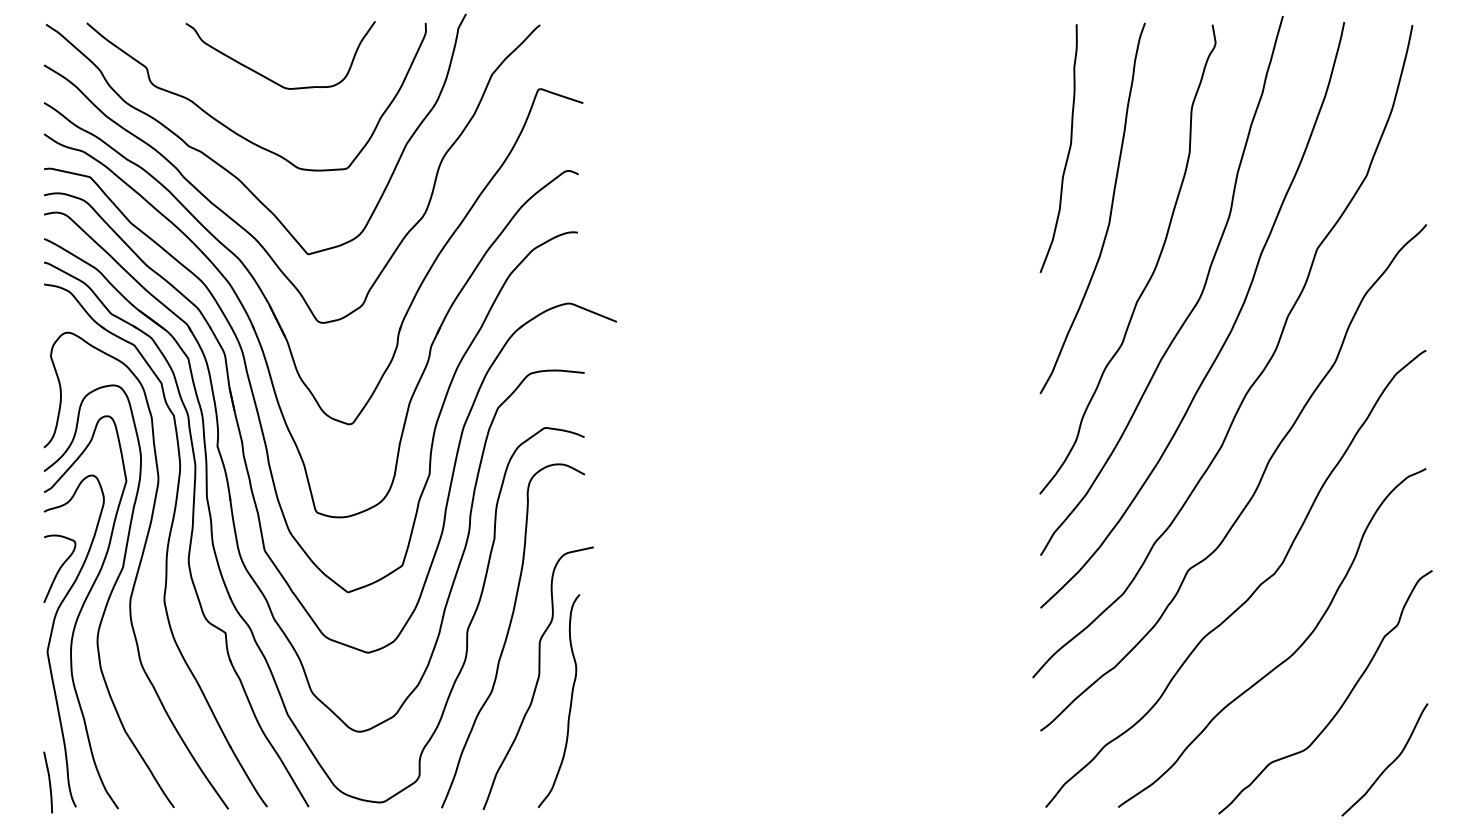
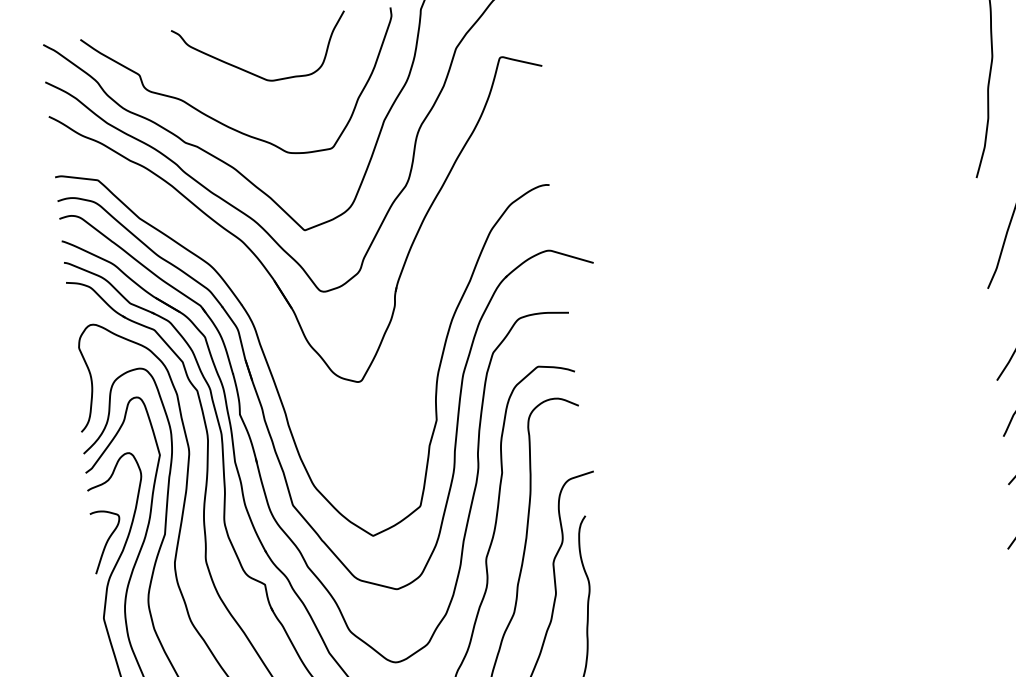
part: (260, 341) -> (269, 314), removed

